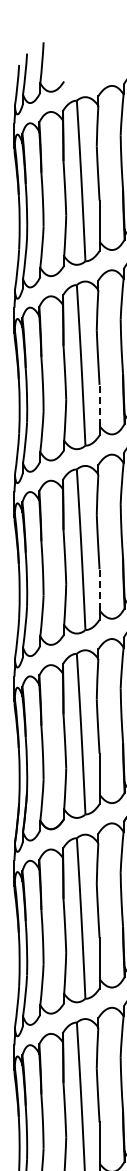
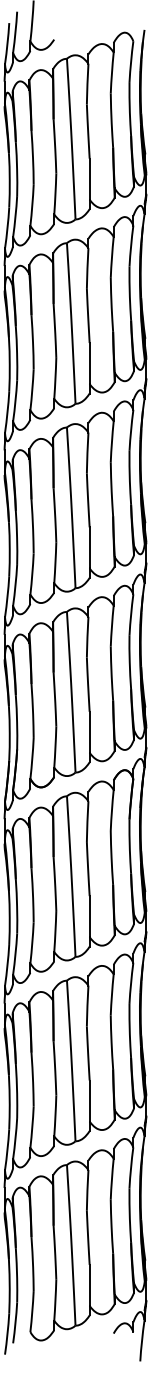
line: (99, 405) -> (89, 363), dashed -> solid
line: (99, 589) -> (89, 547), dashed -> solid

